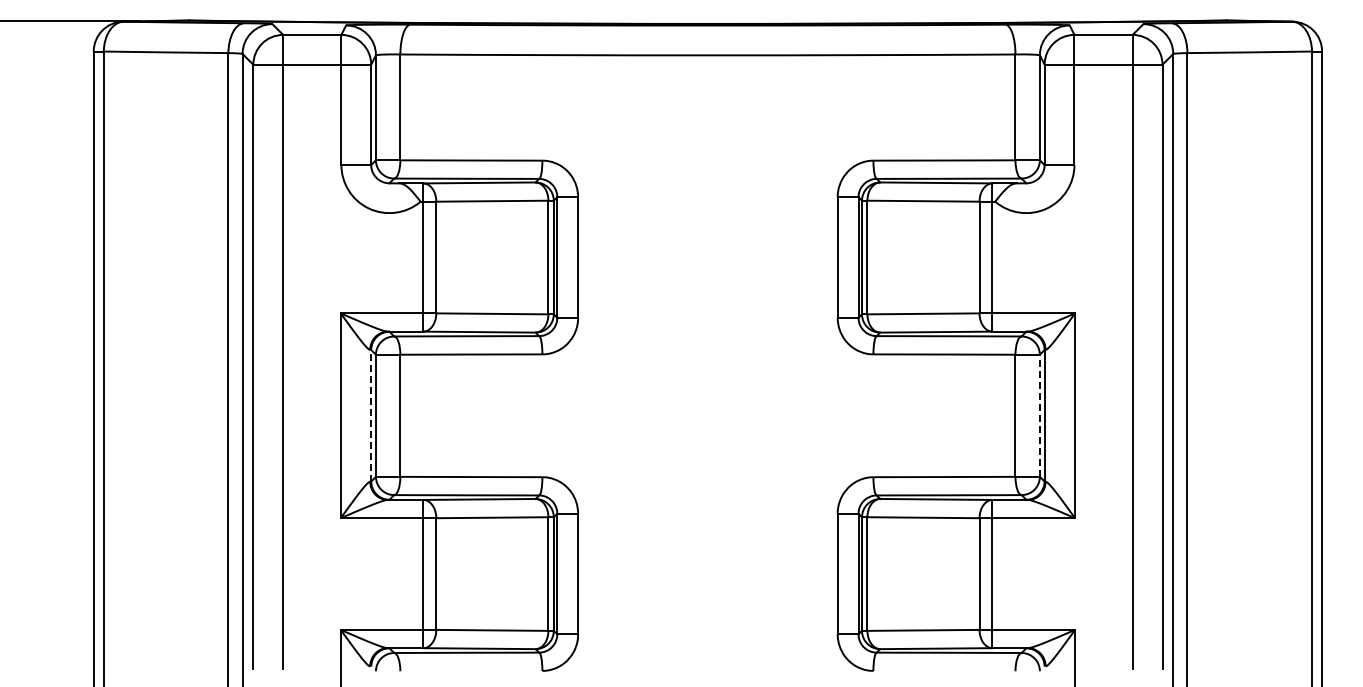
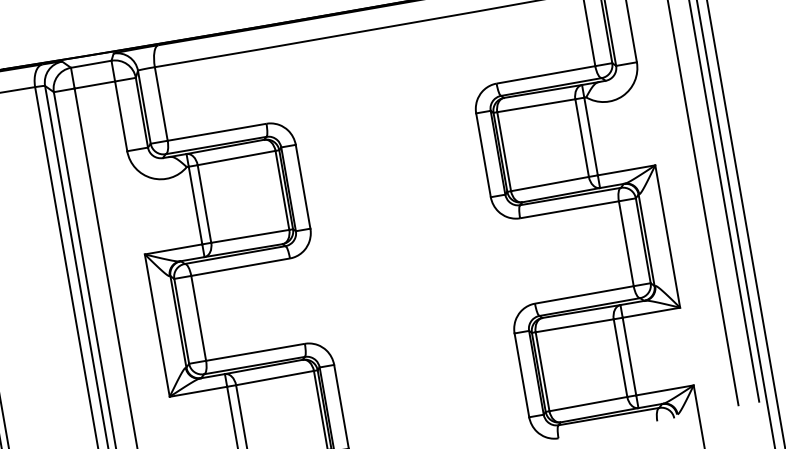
line: (371, 415) -> (178, 321), dashed -> solid
line: (1039, 415) -> (642, 240), dashed -> solid

